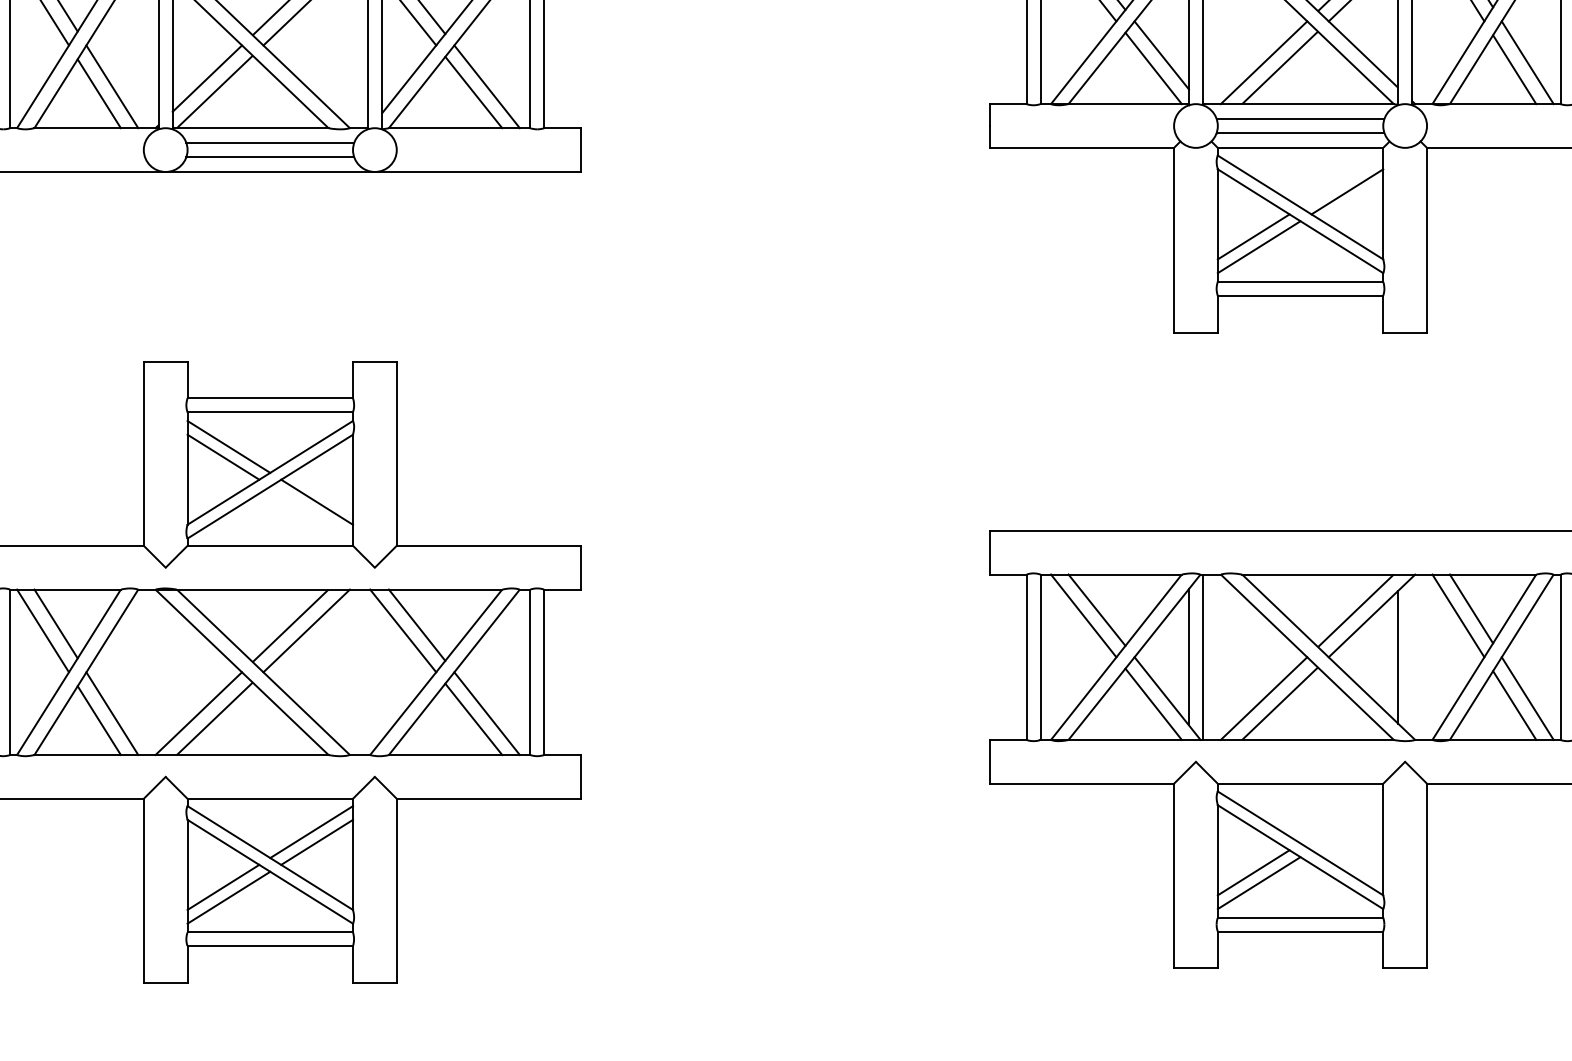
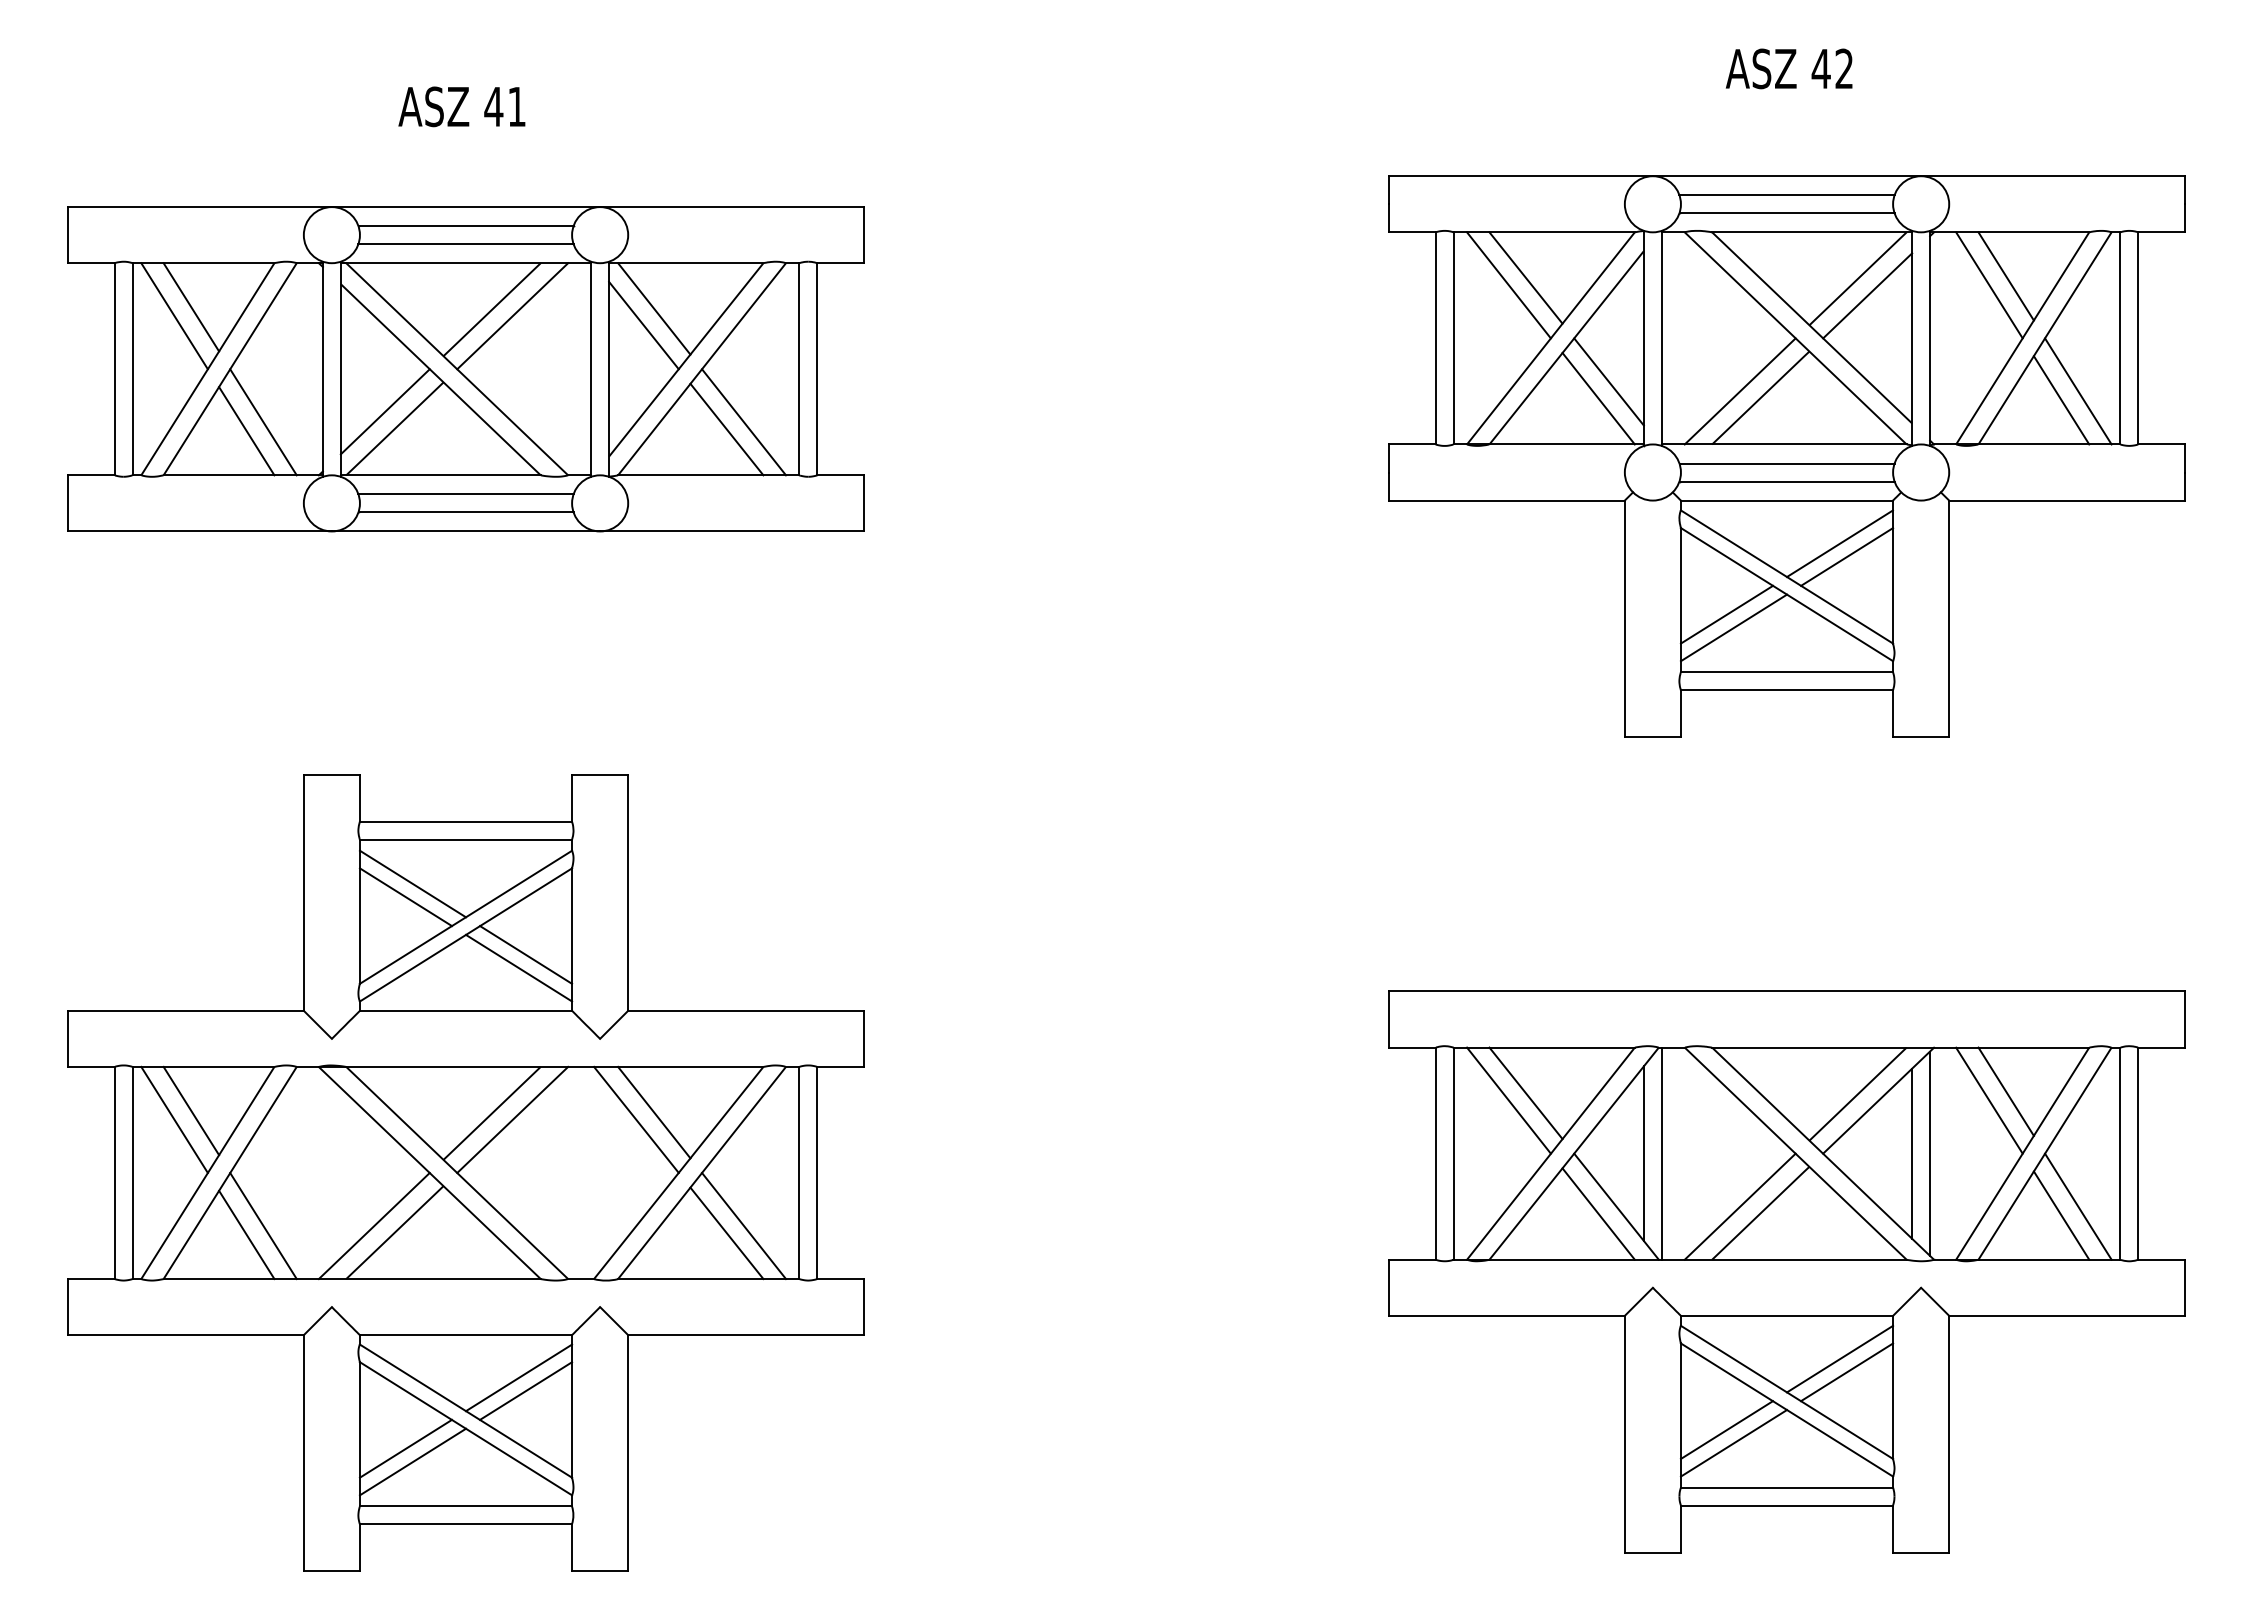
line: (1341, 181) -> (1839, 543), added
line: (312, 512) -> (519, 967), added
line: (1412, 657) -> (1930, 1153), added
line: (1342, 816) -> (1840, 1358), added
line: (1347, 827) -> (1847, 1372), added

